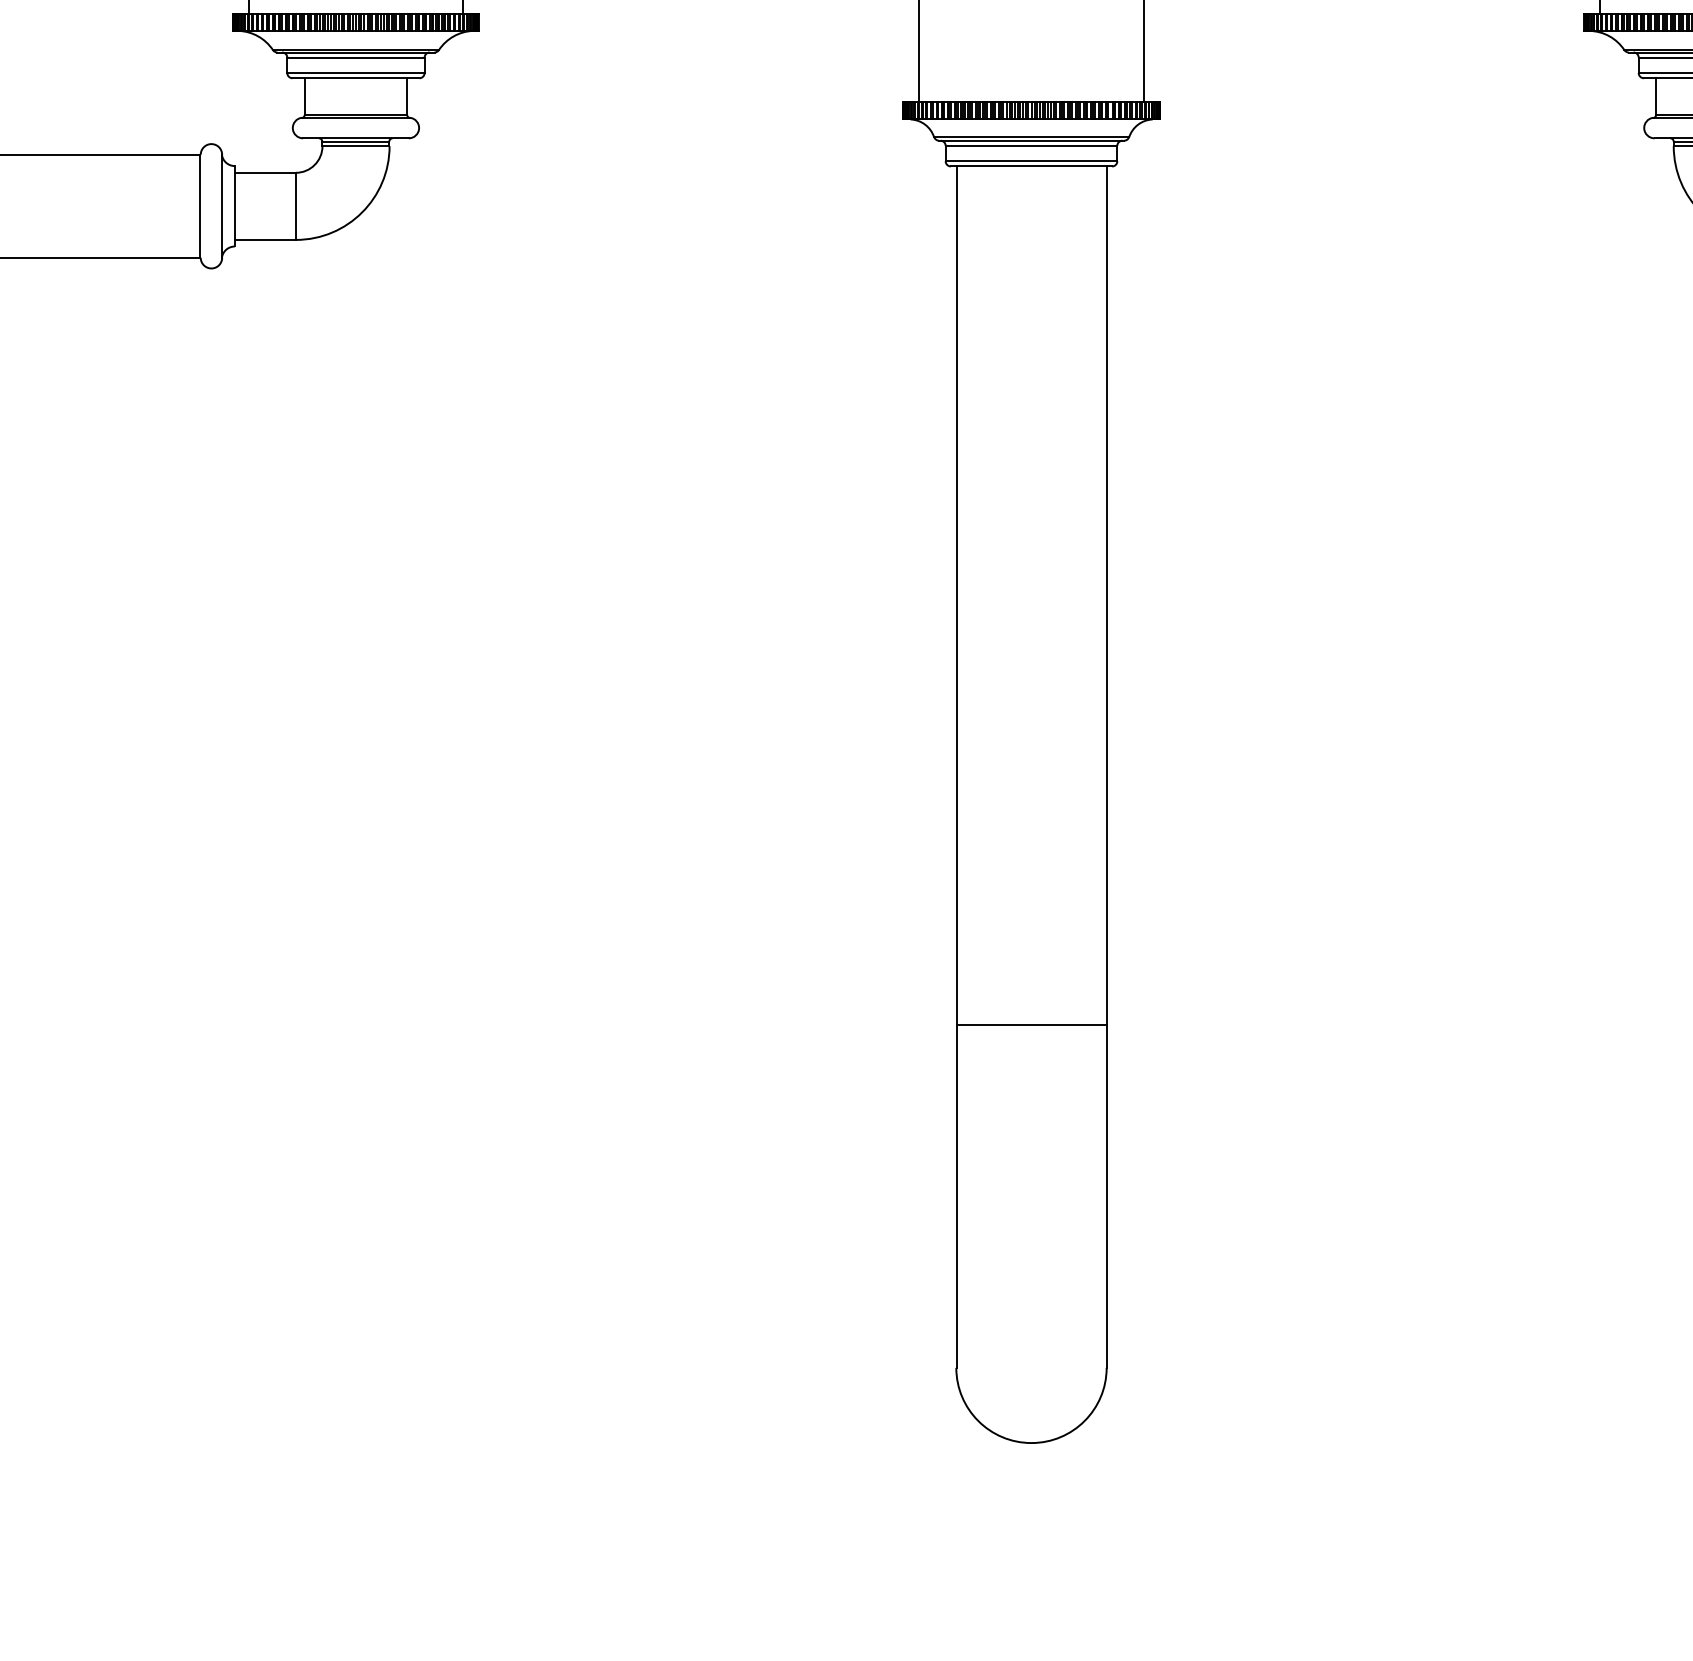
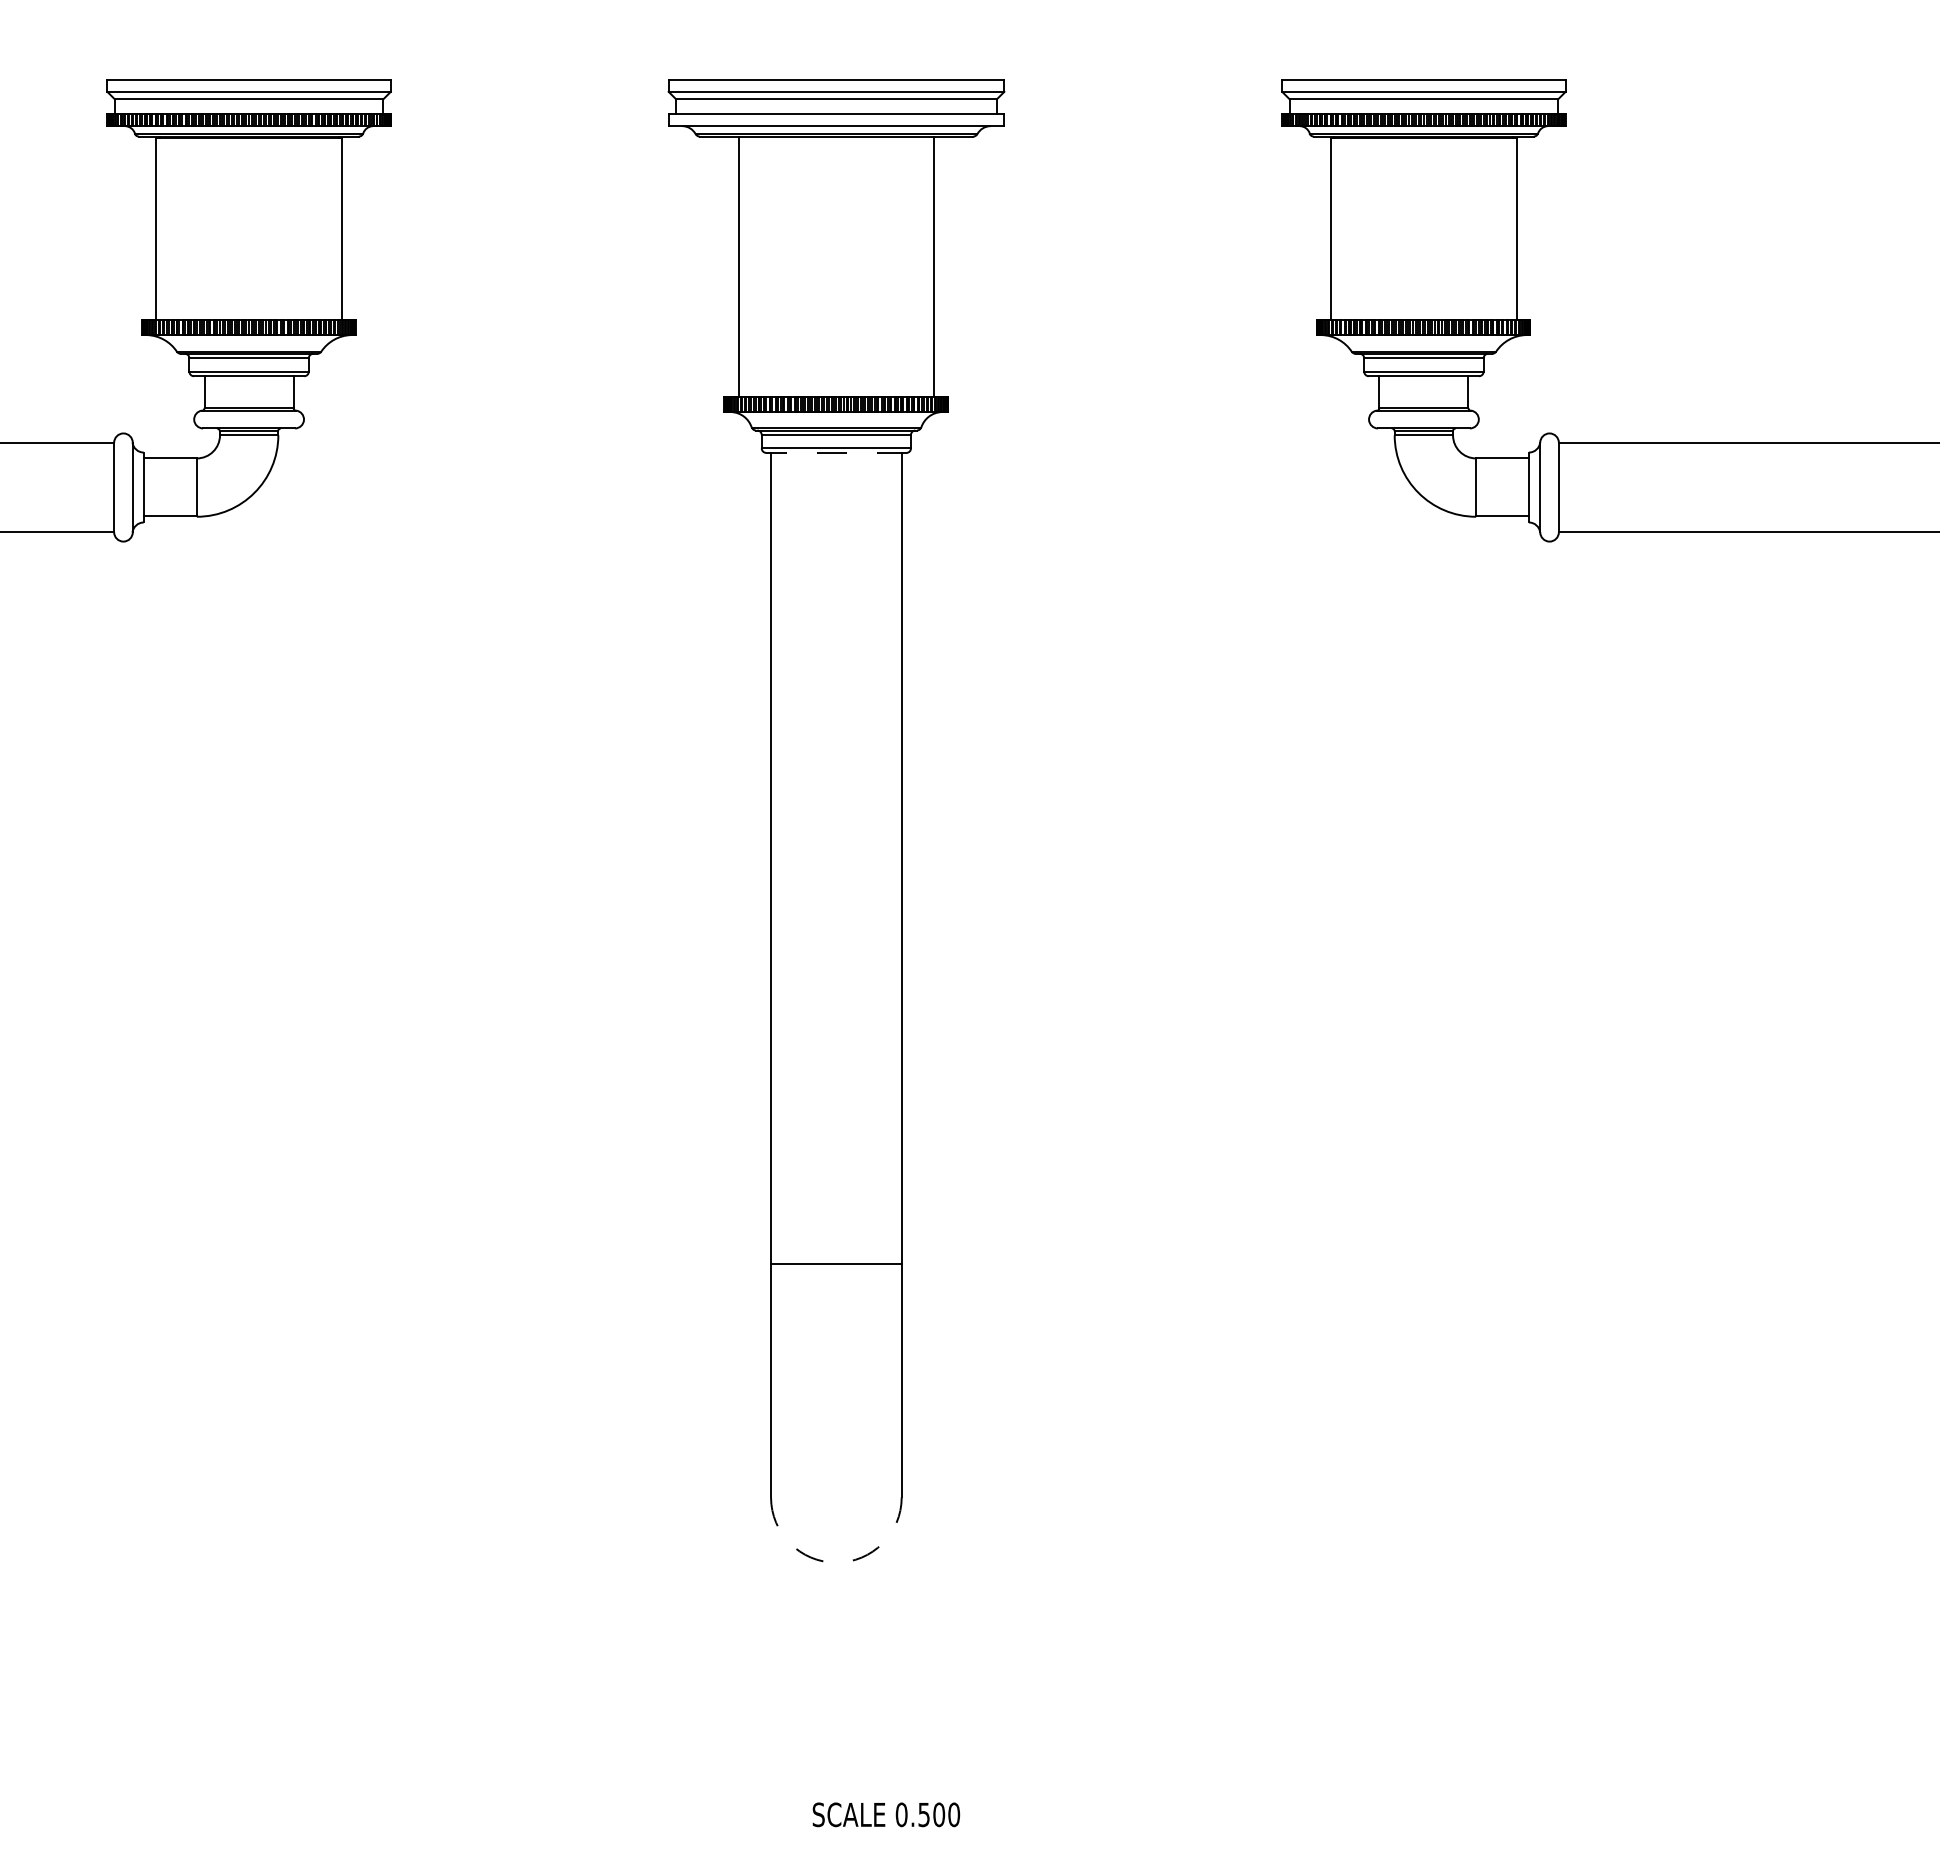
line: (1030, 165) -> (835, 452), solid -> dashed
line: (1031, 1024) -> (836, 1263), moved
arc: (1031, 1442) -> (836, 1562), solid -> dashed

